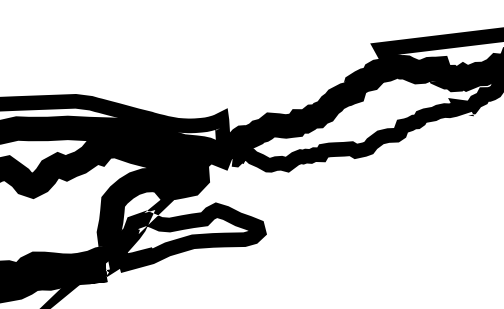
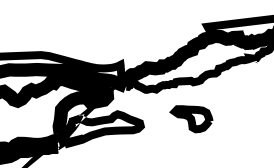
curve: (352, 219) -> (191, 119), added

